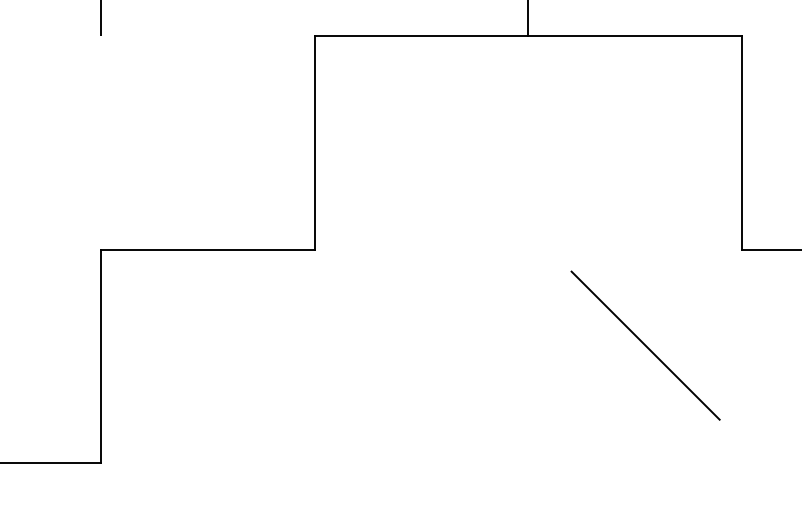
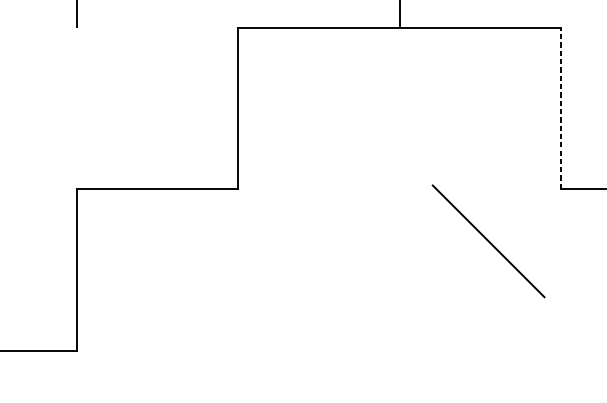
line: (741, 142) -> (561, 108), solid -> dashed
line: (645, 345) -> (488, 241), moved

